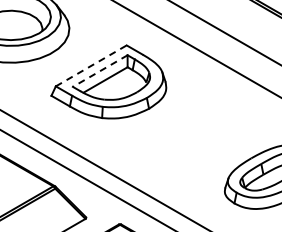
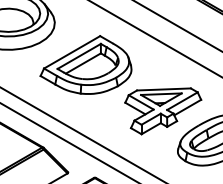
line: (91, 65) -> (72, 52), dashed -> solid
line: (100, 71) -> (79, 56), dashed -> solid
part: (206, 140) -> (163, 111), added

